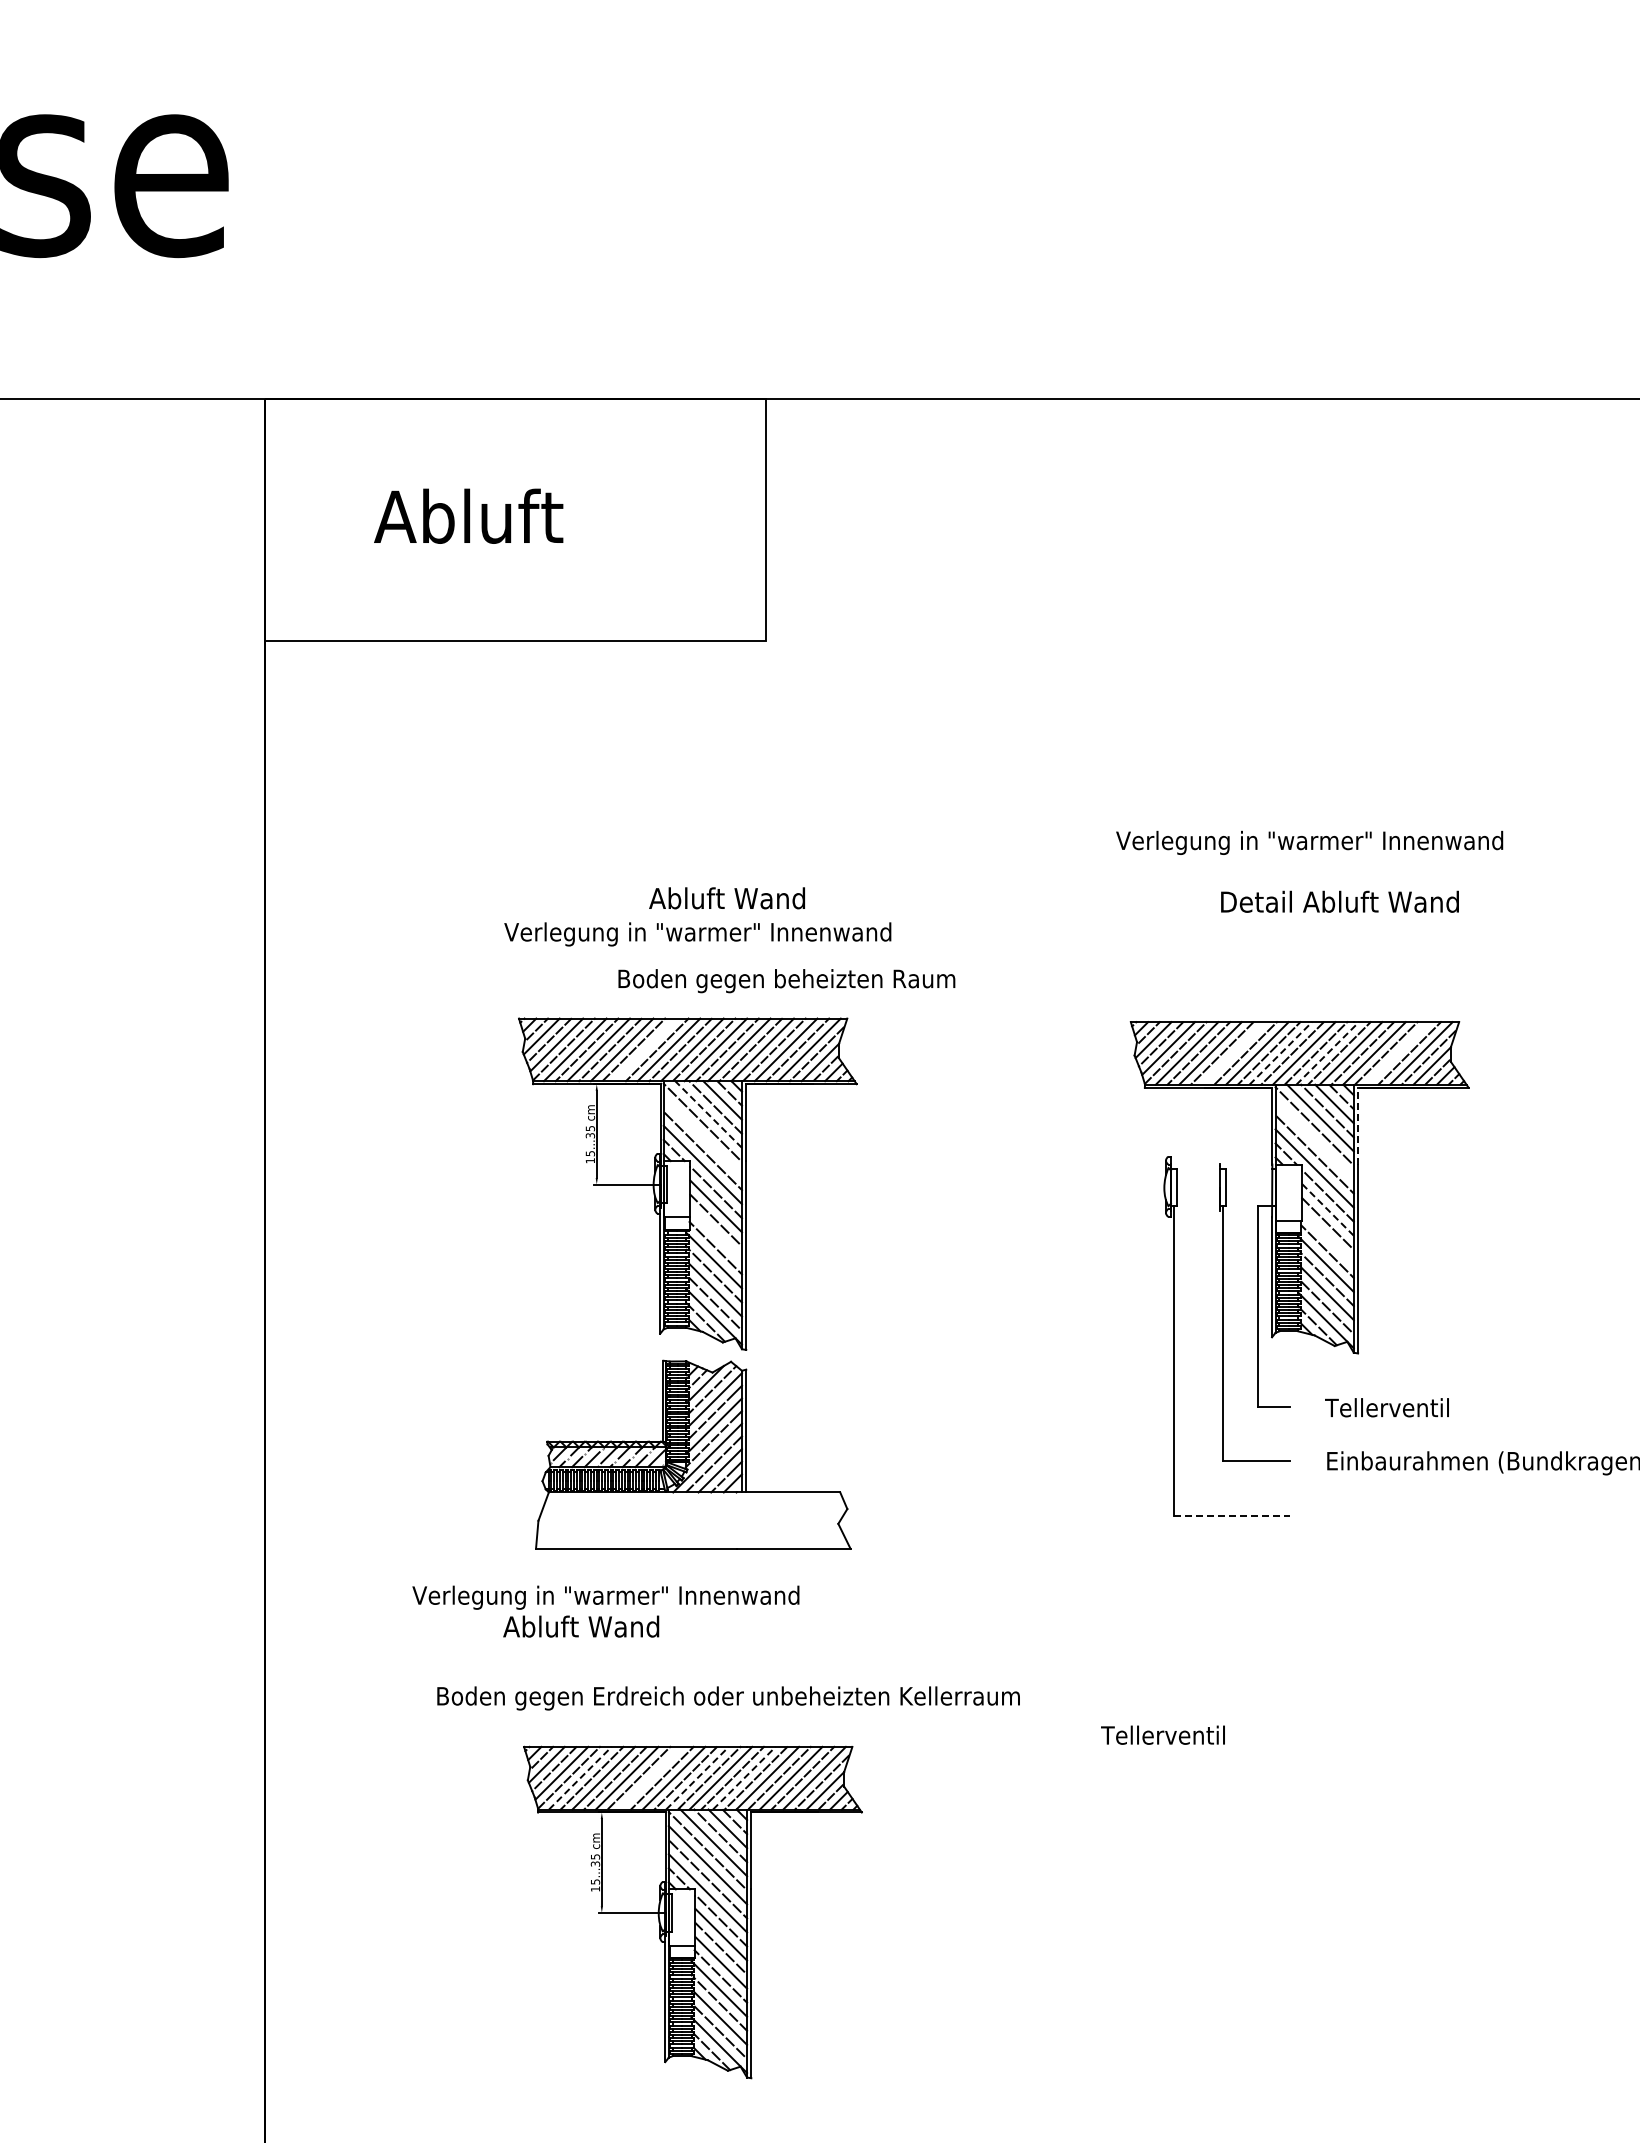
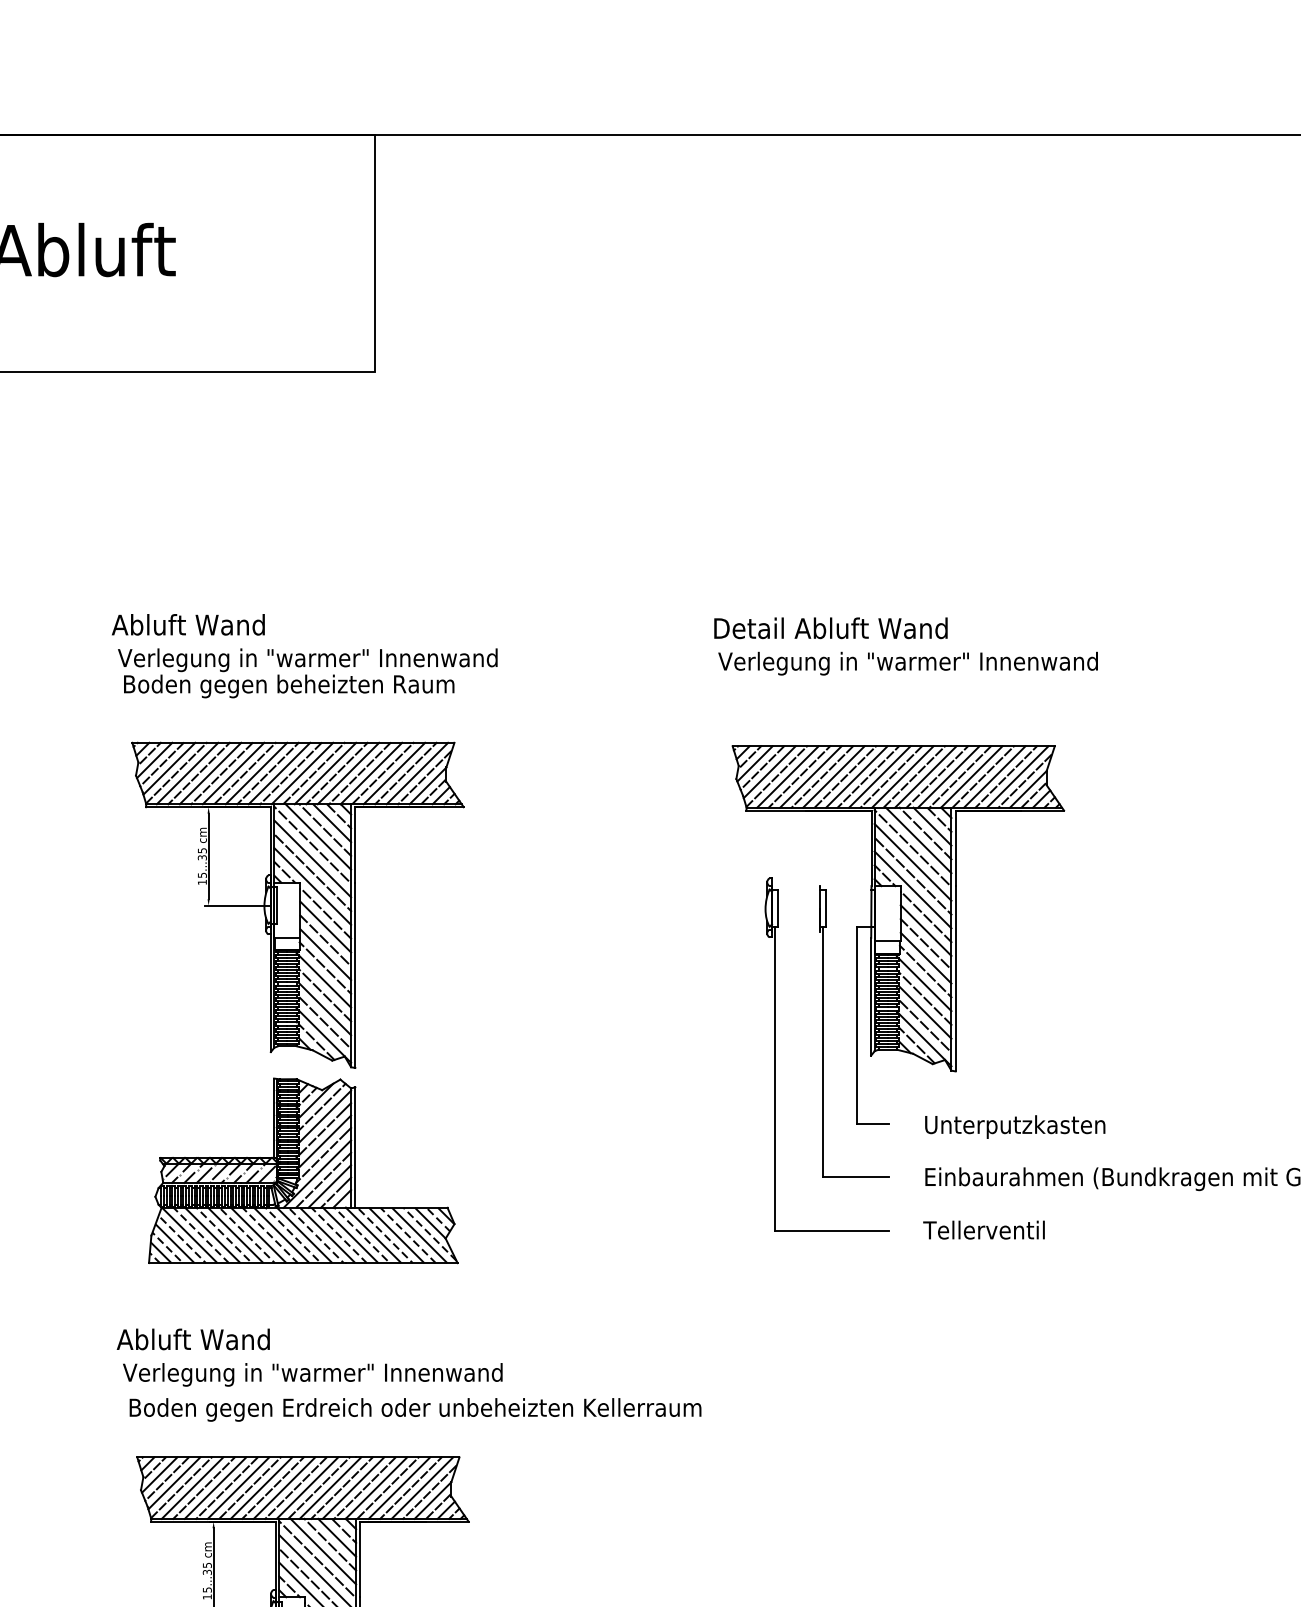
text: (1309, 842) -> (907, 663), moved
text: (726, 898) -> (187, 625), moved
text: (1339, 901) -> (830, 627), moved
text: (786, 981) -> (288, 686), moved
line: (645, 1049) -> (256, 773), added
line: (1233, 1053) -> (833, 777), added
line: (1281, 1053) -> (880, 777), dashed -> solid
line: (1328, 1053) -> (926, 777), dashed -> solid
line: (1397, 1053) -> (994, 777), added
line: (708, 1114) -> (318, 836), dashed -> solid
line: (1358, 1125) -> (956, 847), dashed -> solid
line: (702, 1136) -> (312, 858), added
line: (1314, 1140) -> (912, 862), added
line: (1328, 1209) -> (926, 930), dashed -> solid
line: (715, 1234) -> (325, 954), added
line: (1327, 1237) -> (925, 957), added
text: (1417, 1410) -> (1013, 1127), Tellerventil -> Unterputzkasten
line: (1232, 1515) -> (832, 1230), dashed -> solid
hatch: (692, 1520) -> (302, 1235), added
text: (605, 1597) -> (312, 1374), moved
text: (728, 1698) -> (415, 1409), moved
text: (1162, 1734) -> (983, 1229), moved
line: (580, 1777) -> (192, 1487), dashed -> solid
line: (650, 1777) -> (261, 1487), added
line: (697, 1777) -> (307, 1487), dashed -> solid
line: (744, 1777) -> (353, 1487), dashed -> solid

